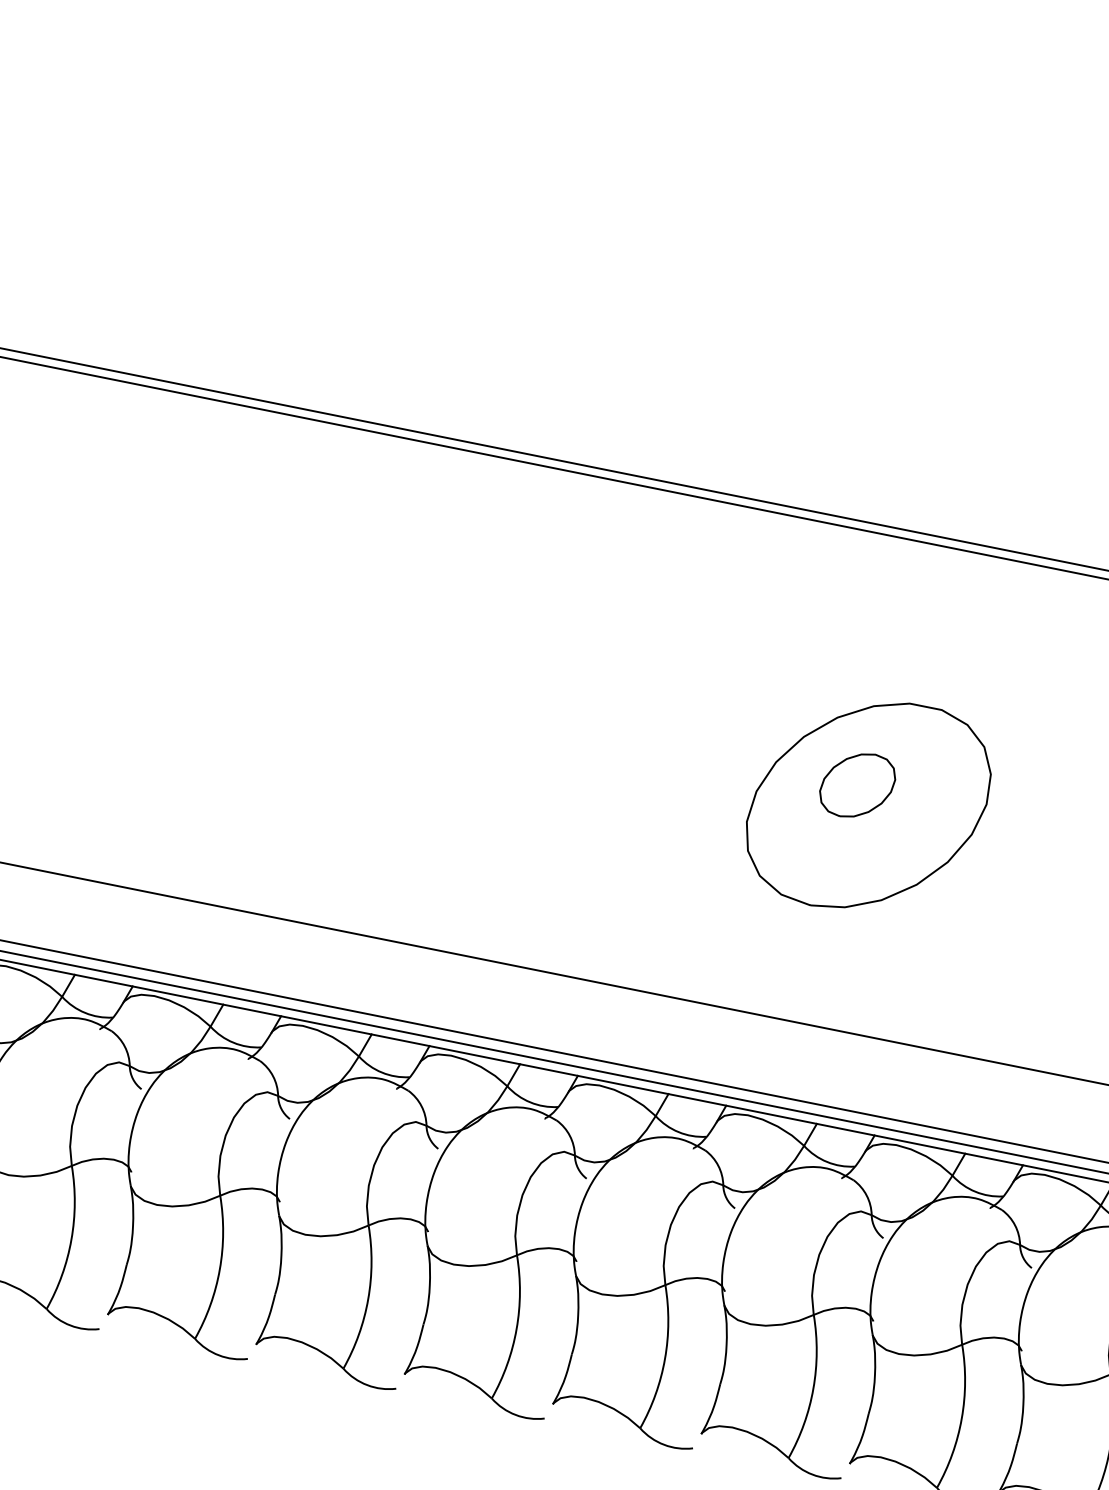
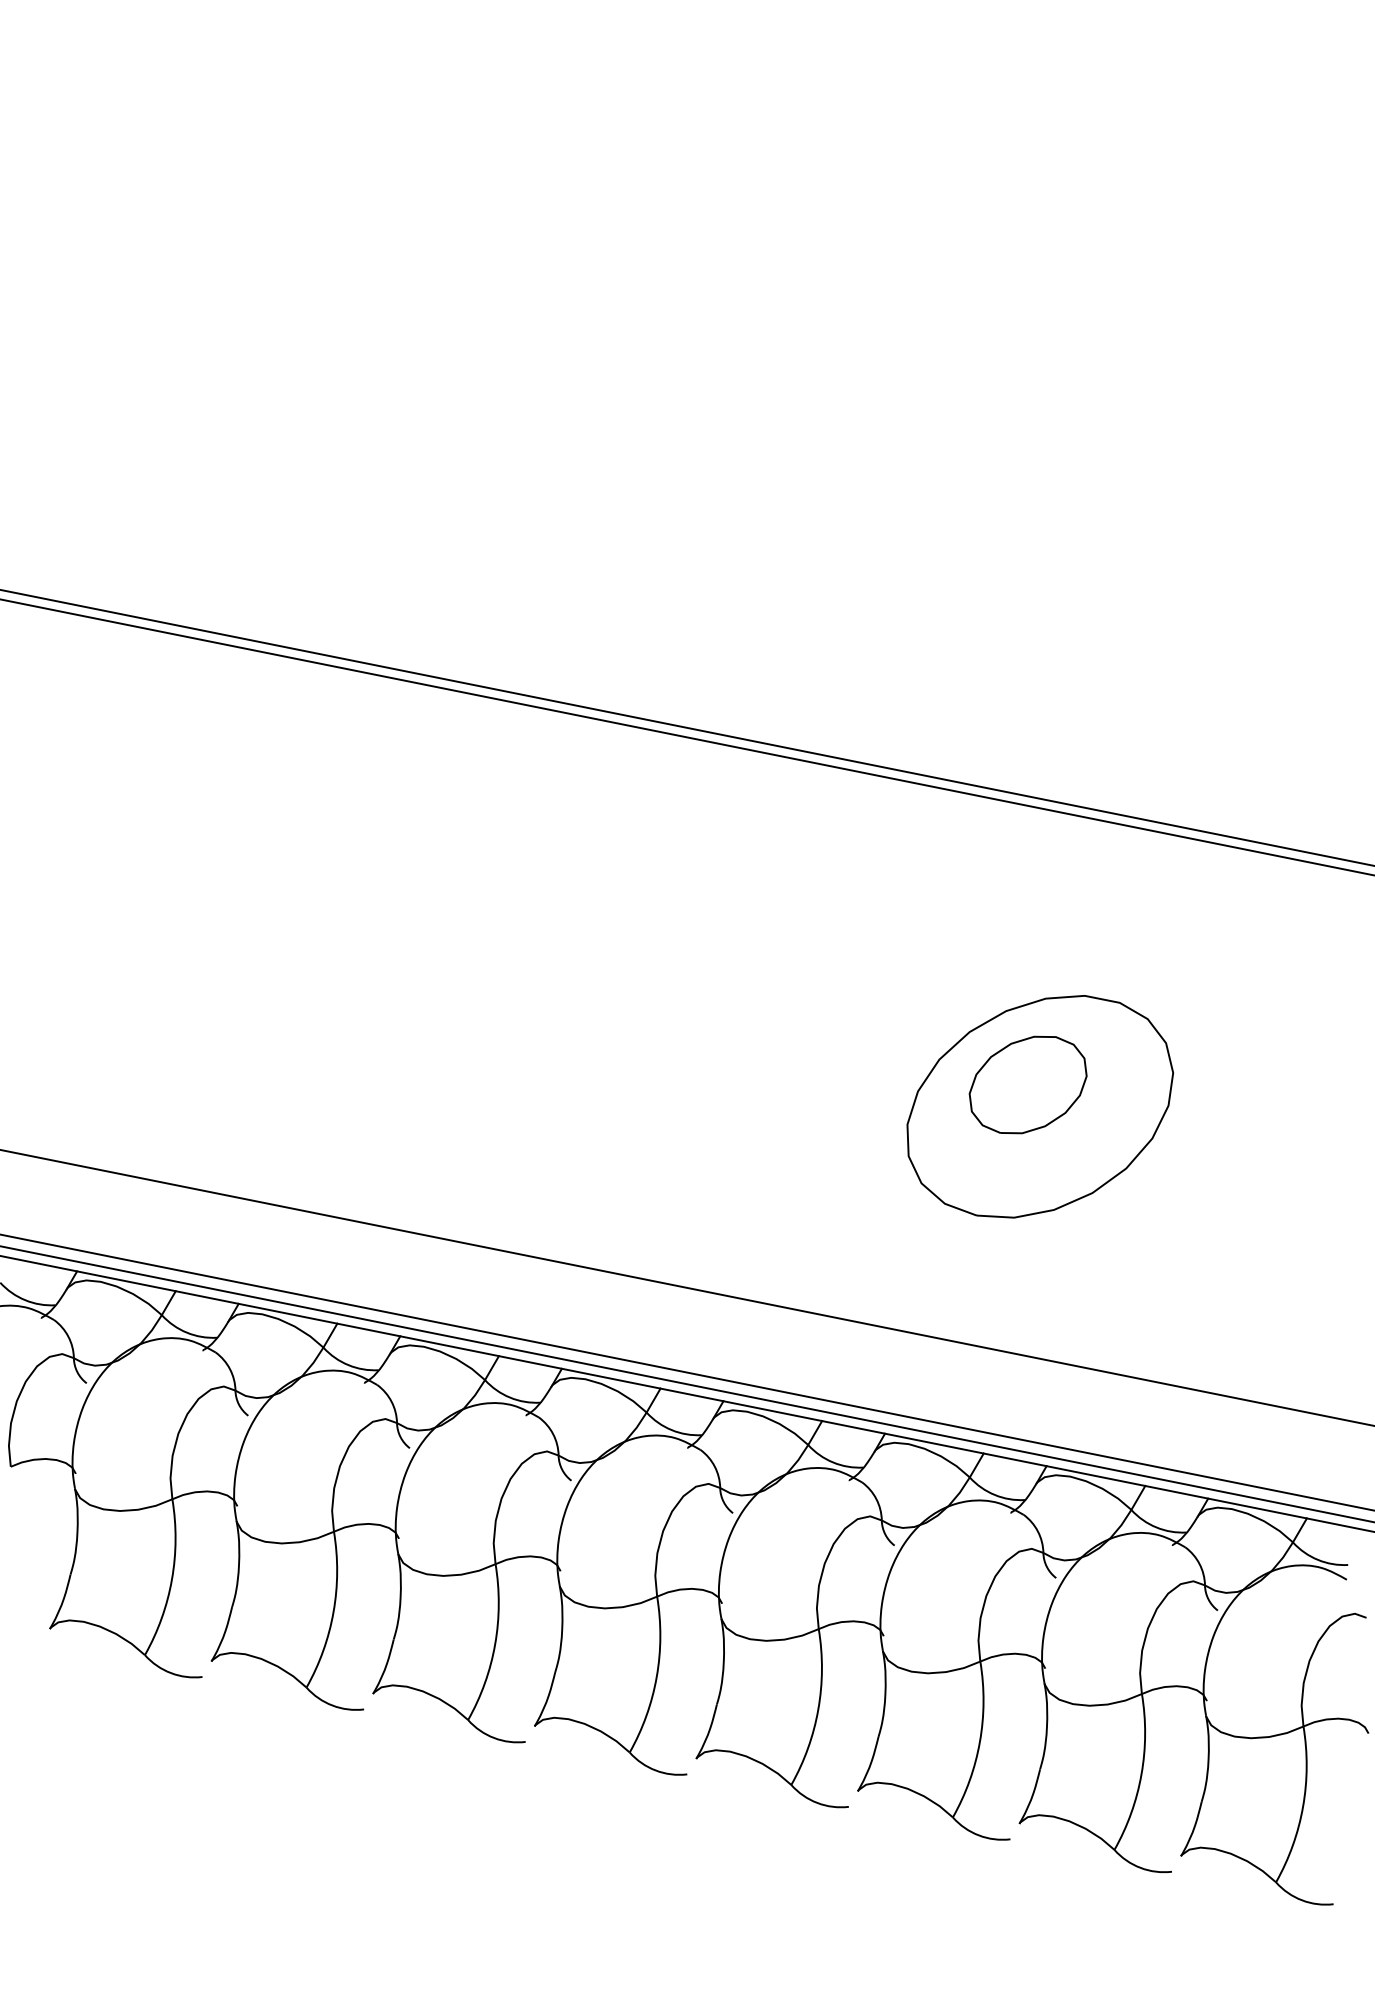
part: (857, 785) -> (1027, 1084), size x1.43

